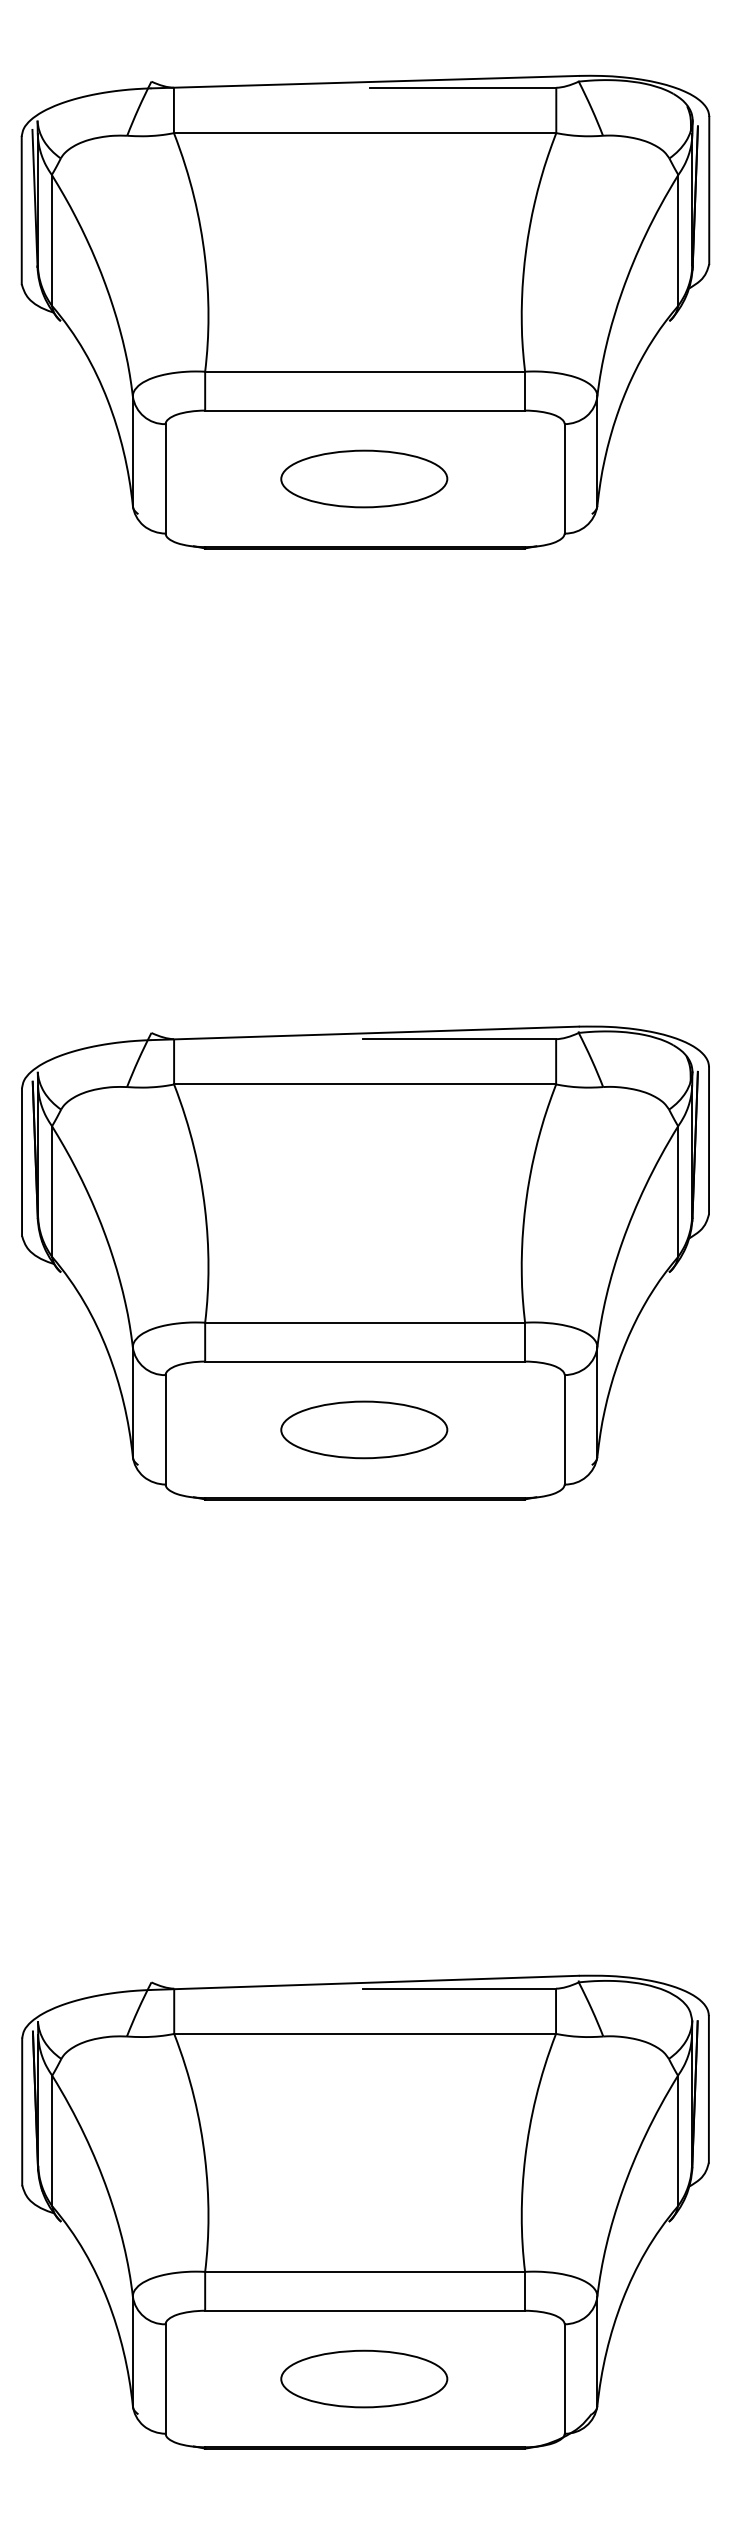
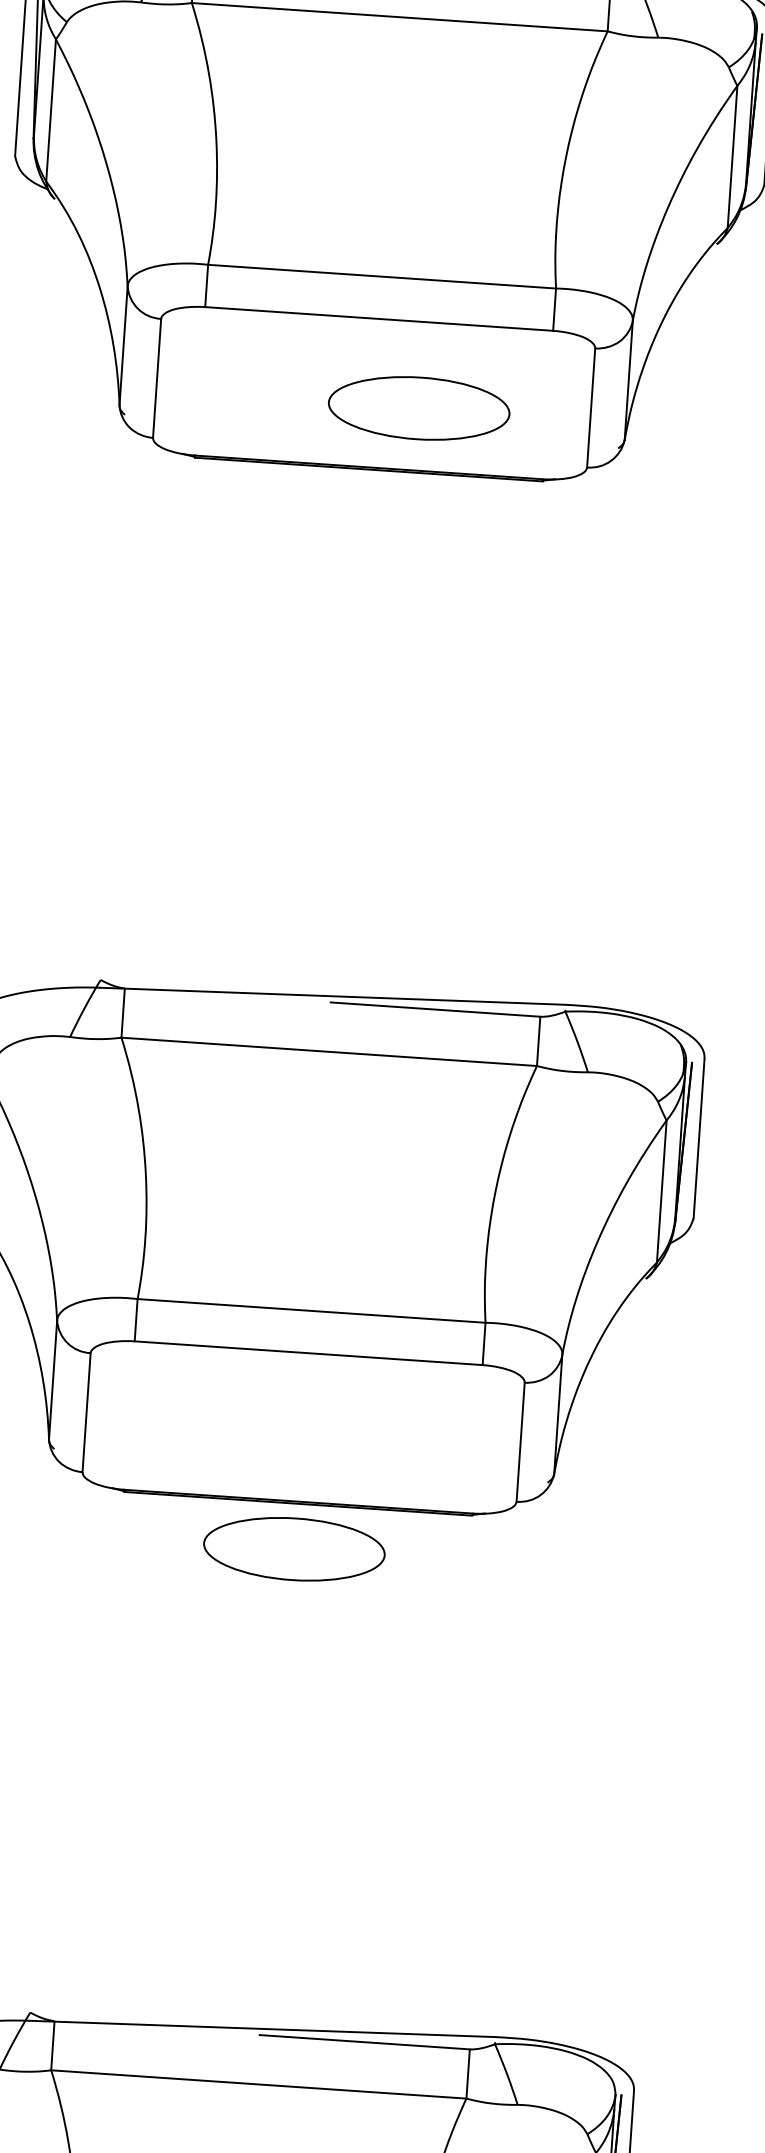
part: (364, 478) -> (419, 407), moved
part: (364, 1429) -> (294, 1548), moved

